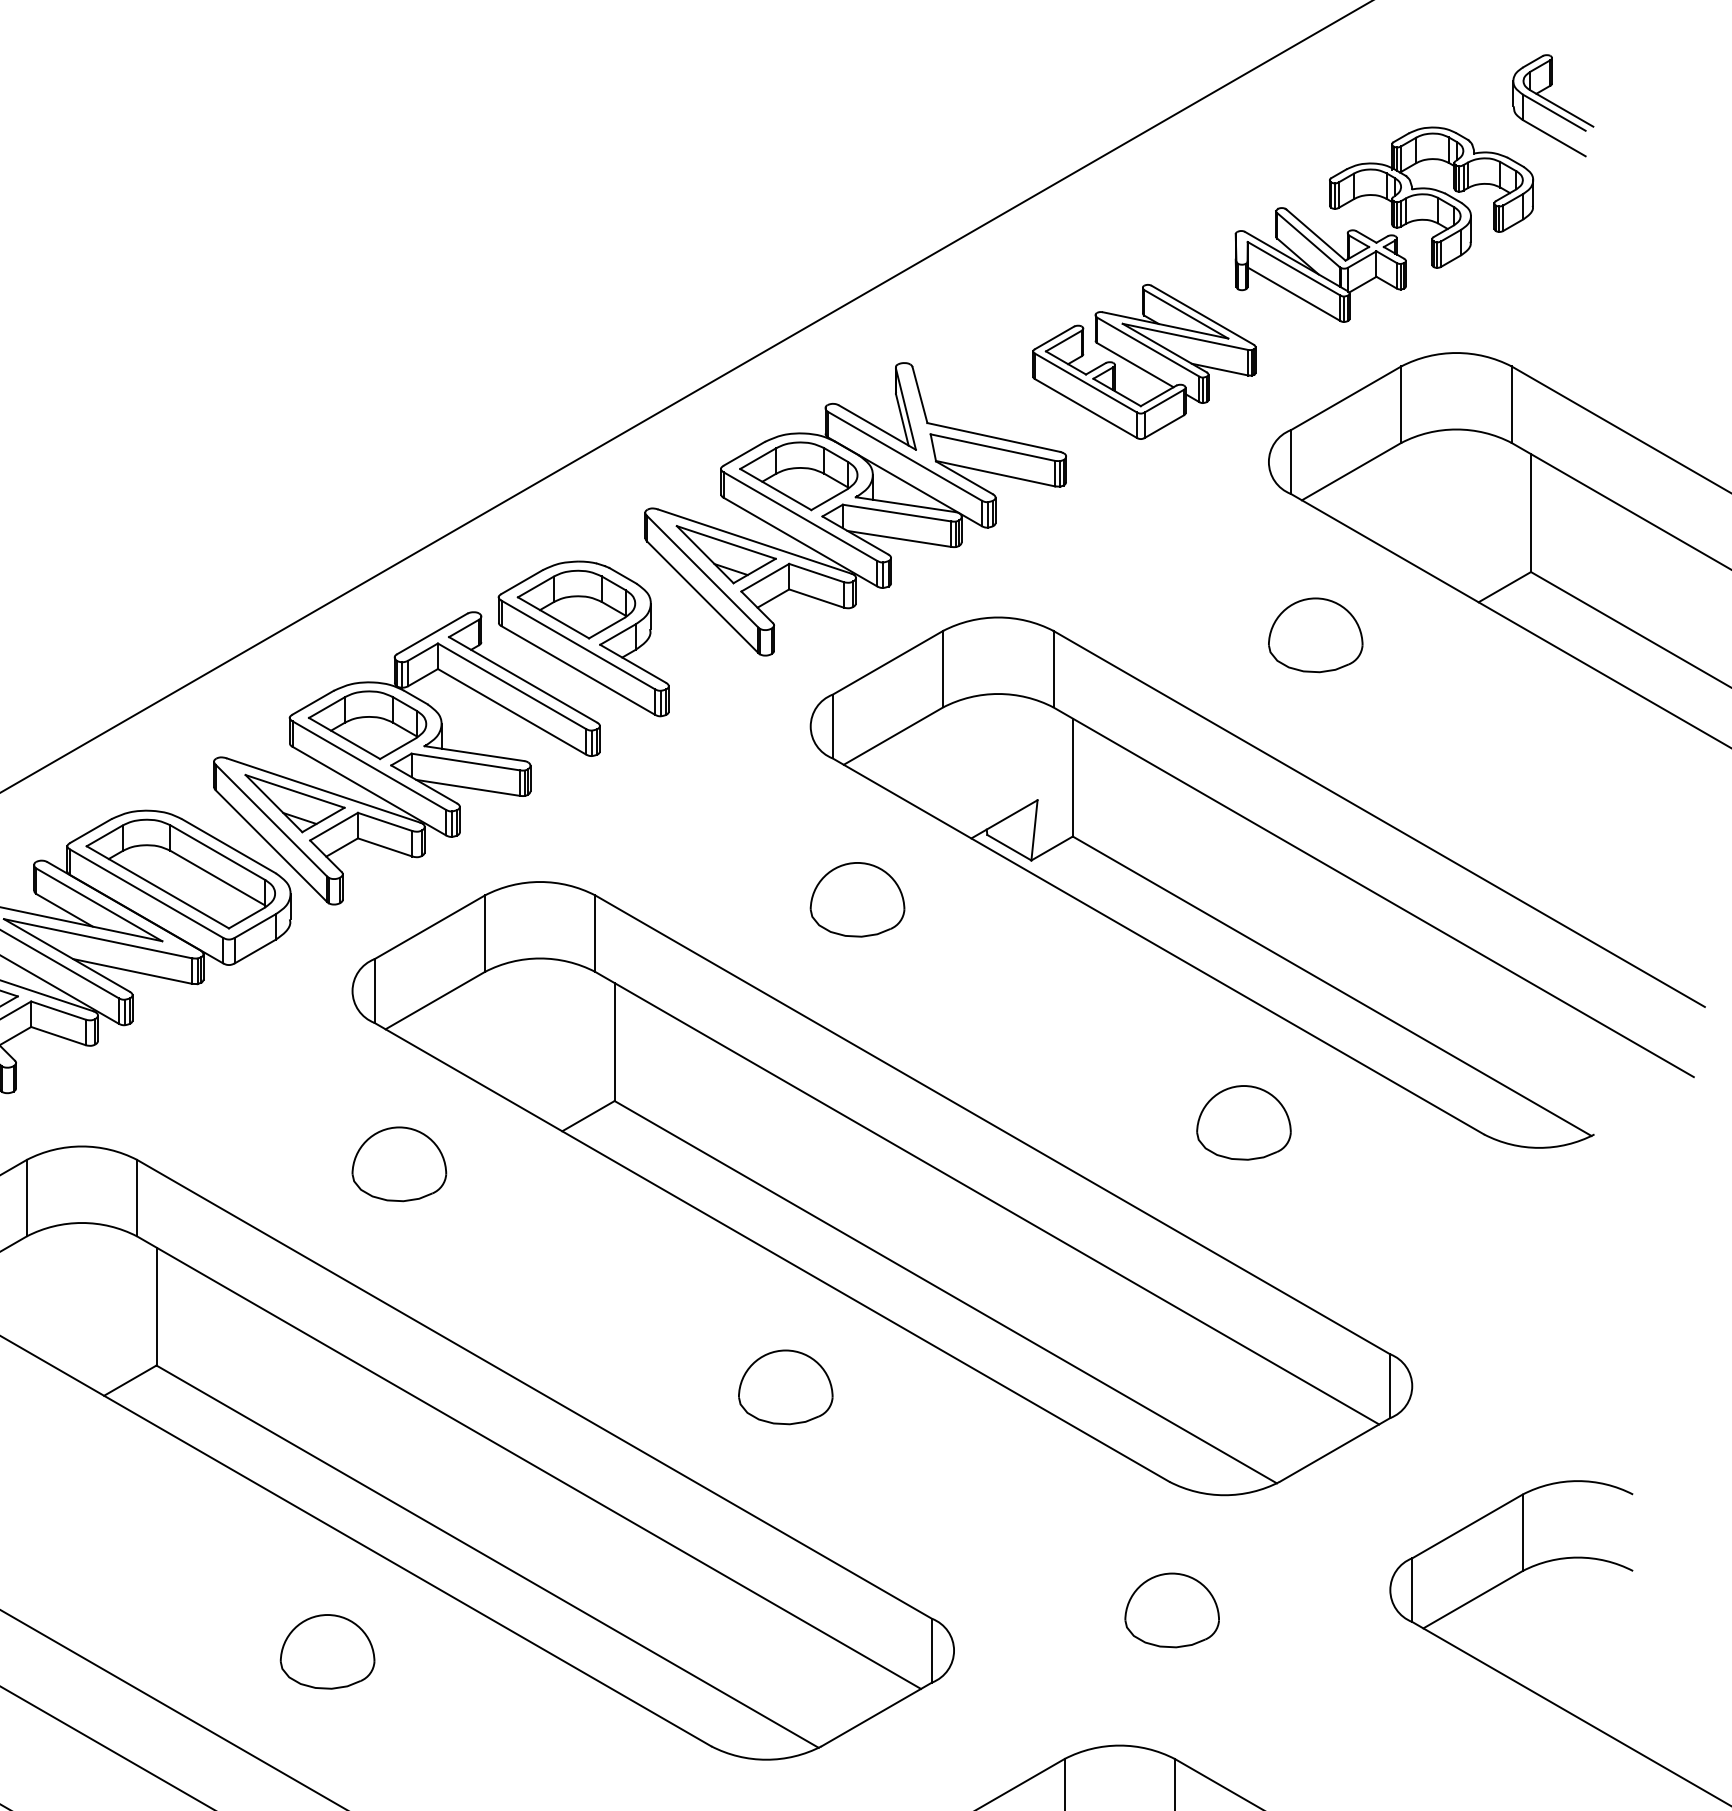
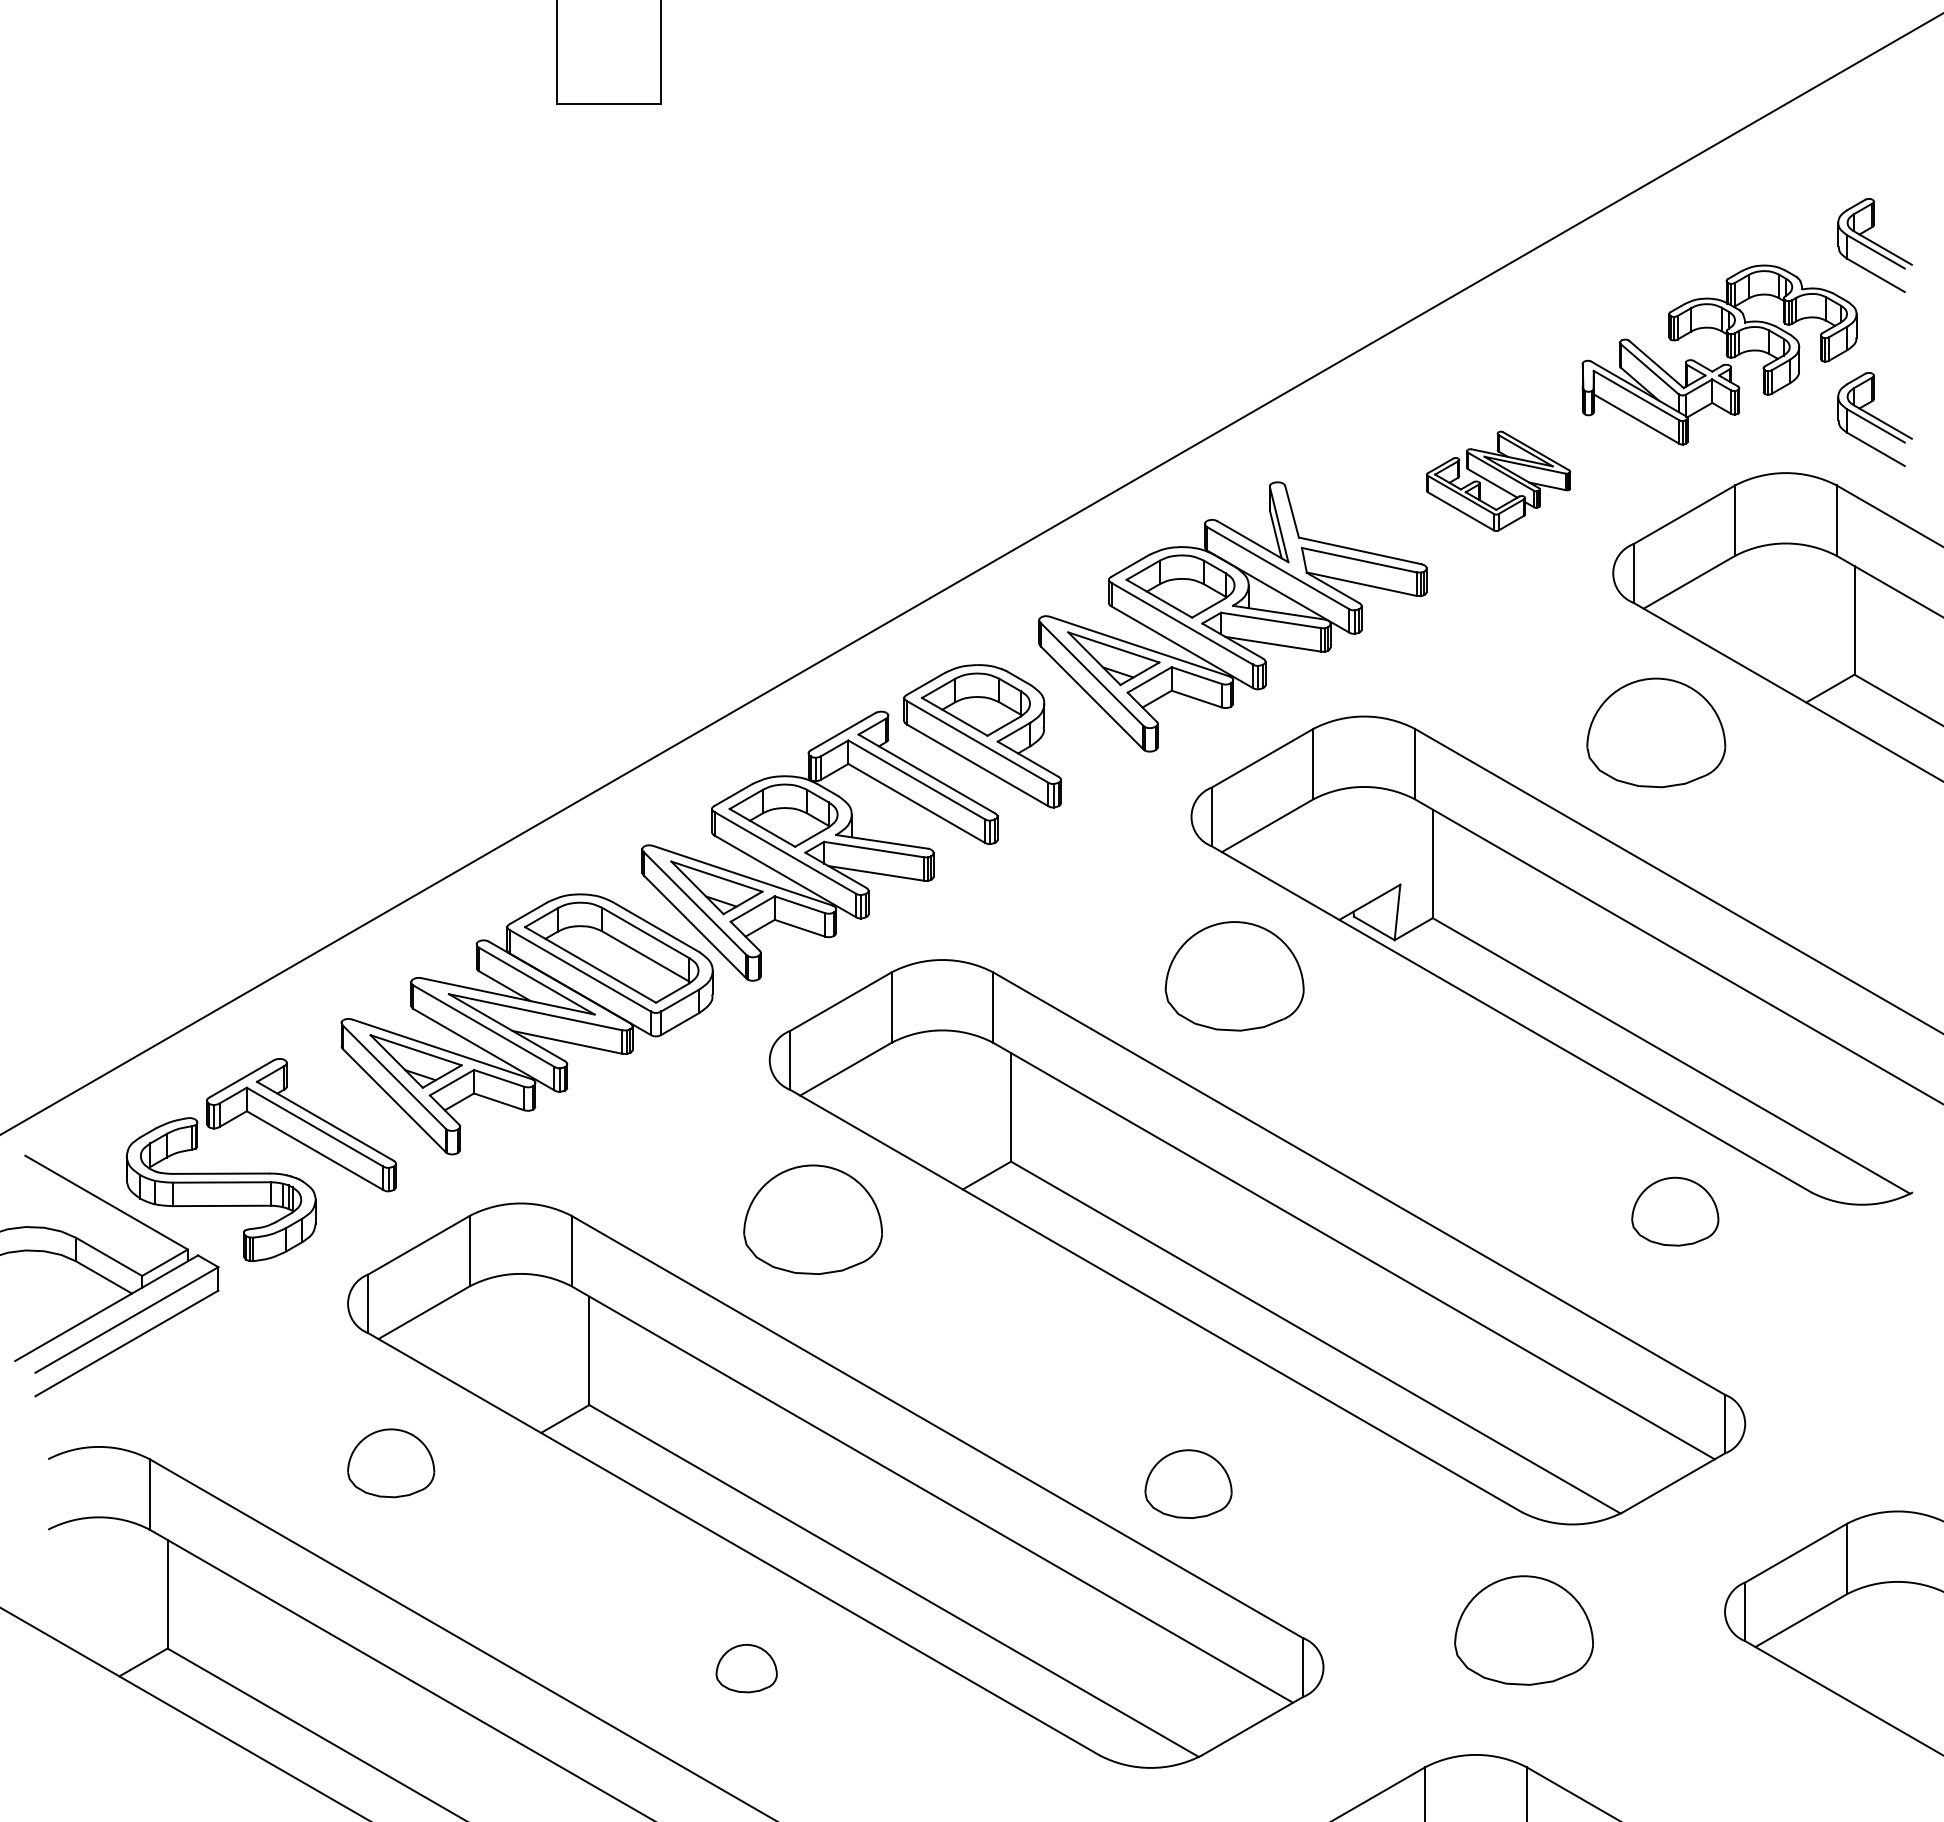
part: (1552, 294) -> (1874, 419), added
part: (1144, 362) -> (1498, 481), size x0.7
part: (1315, 634) -> (1656, 732), size x1.6
part: (857, 899) -> (1234, 976), size x1.6
part: (1244, 1122) -> (1675, 1211), moved
part: (398, 1163) -> (812, 1219), size x1.6
part: (785, 1386) -> (1188, 1483), moved
part: (1172, 1610) -> (1524, 1630), size x1.6
part: (327, 1651) -> (746, 1668), size x0.7

